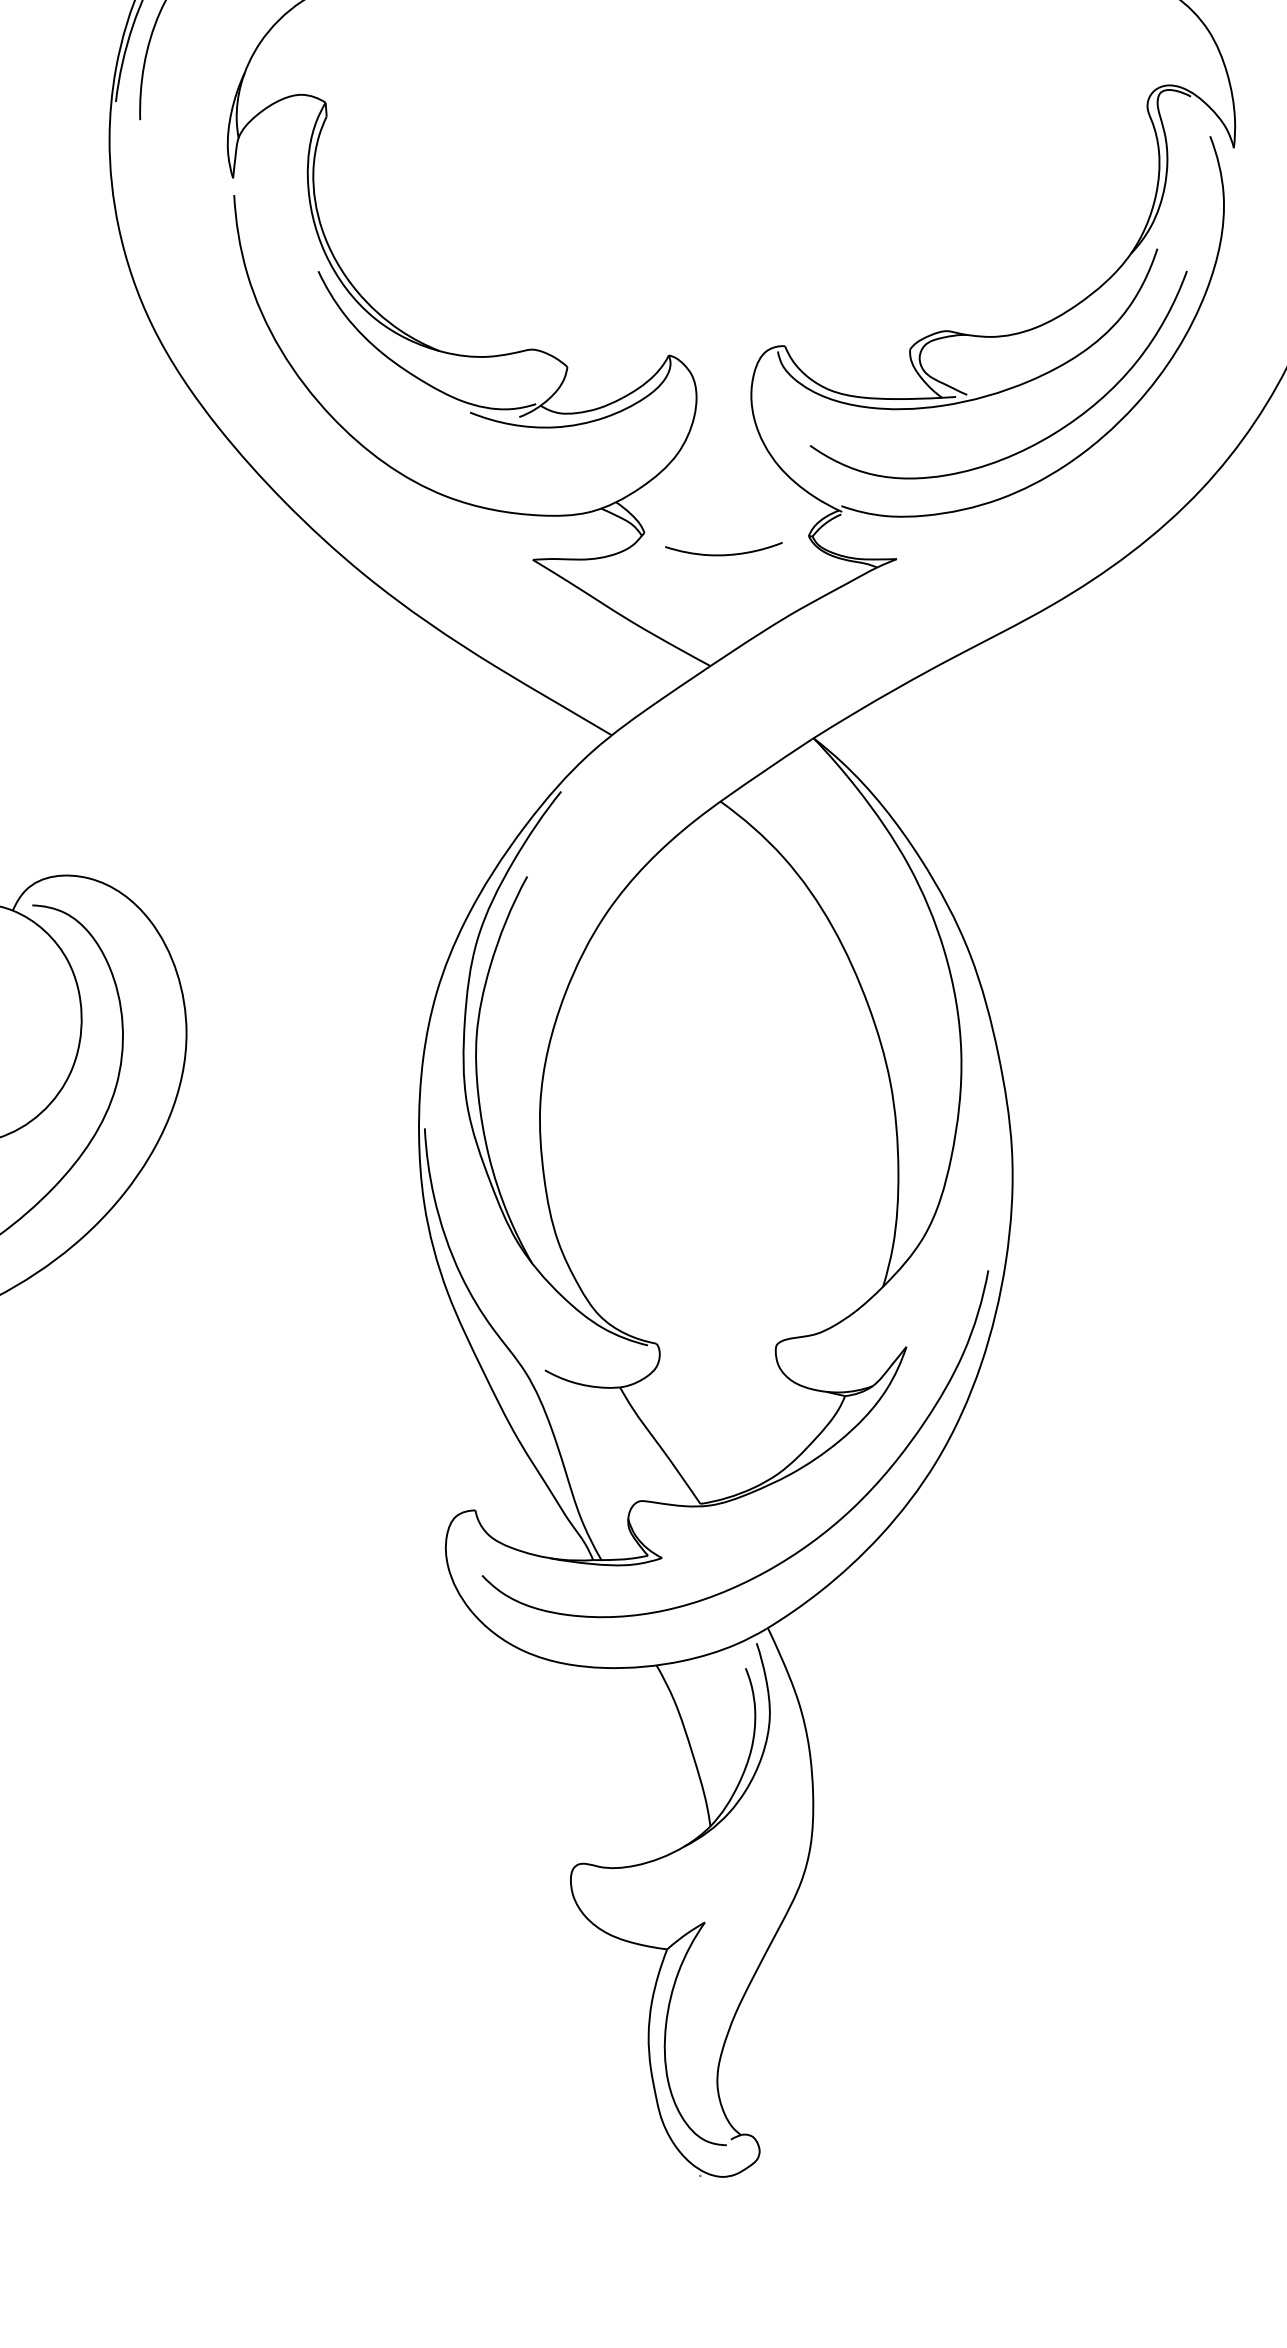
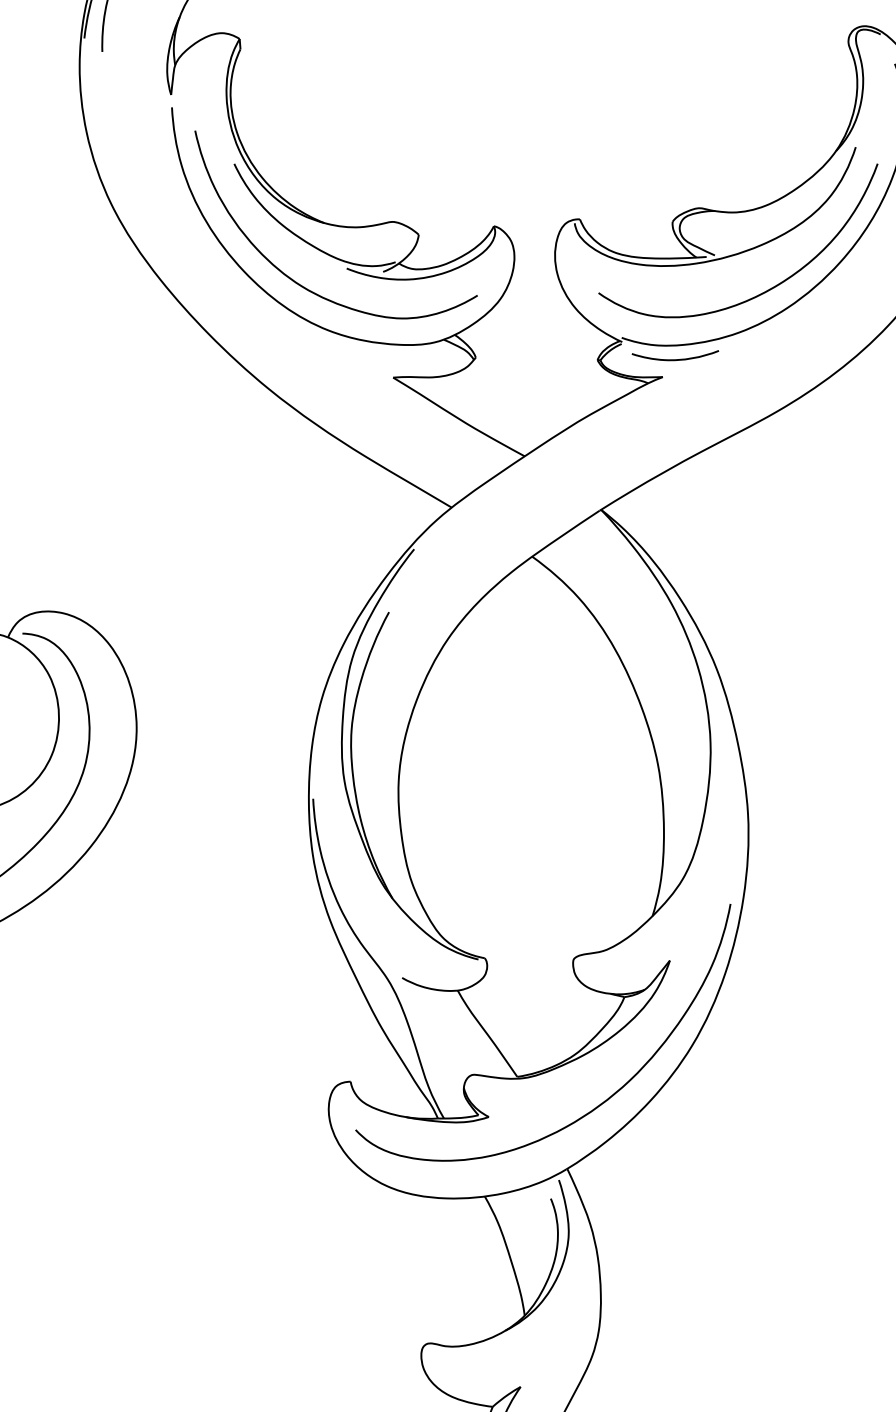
curve: (405, 432) -> (298, 283), added
curve: (723, 554) -> (675, 359), moved

